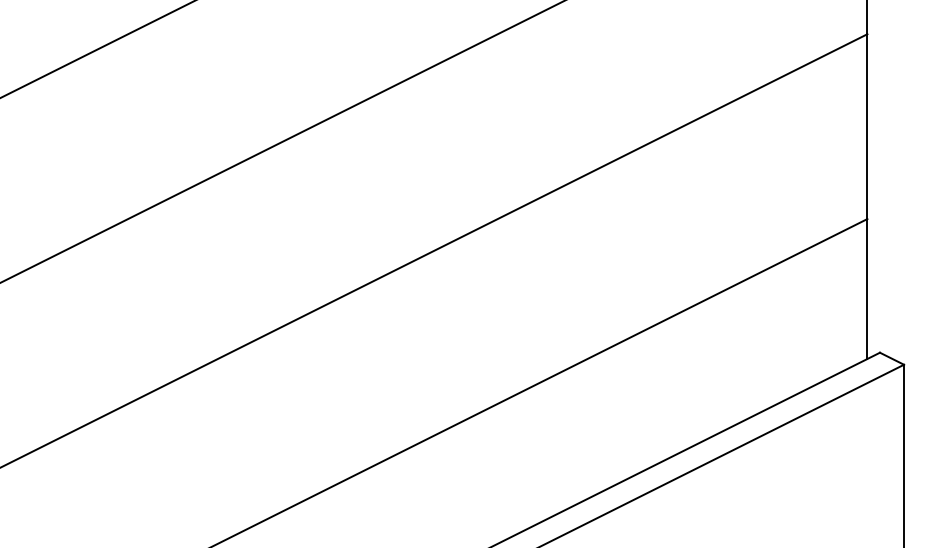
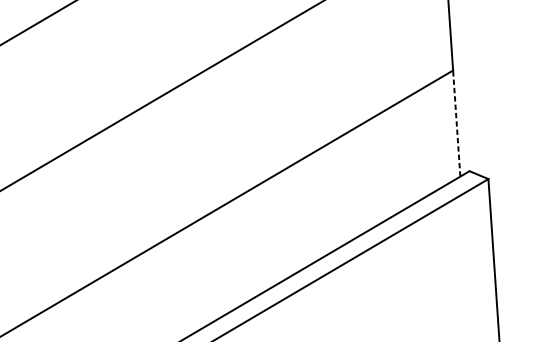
line: (867, 289) -> (456, 123), solid -> dashed

